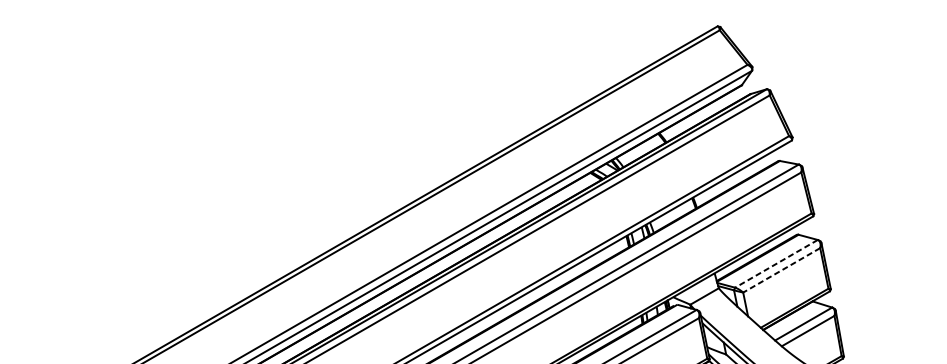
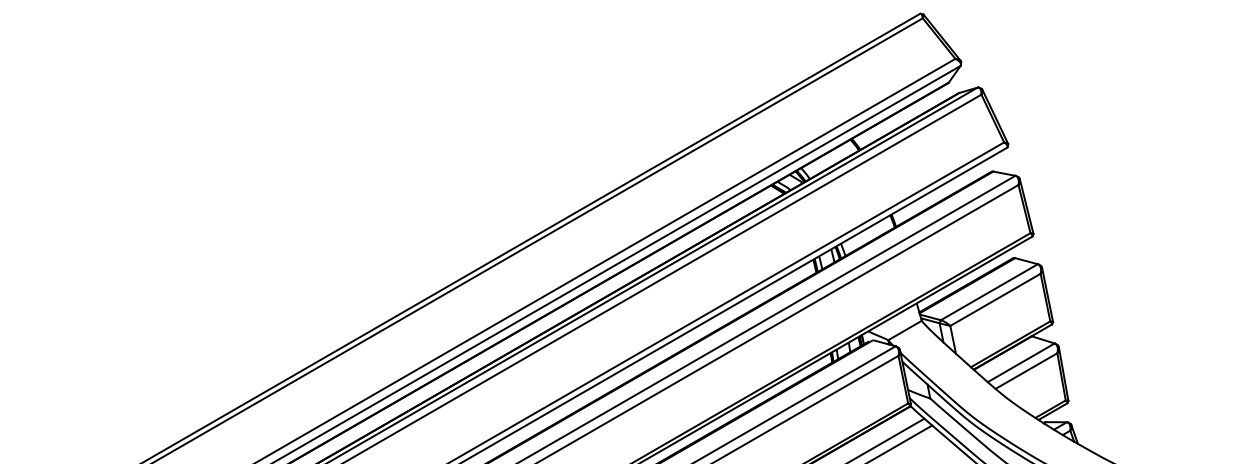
line: (776, 264) -> (989, 292), dashed -> solid
line: (781, 270) -> (995, 300), dashed -> solid

